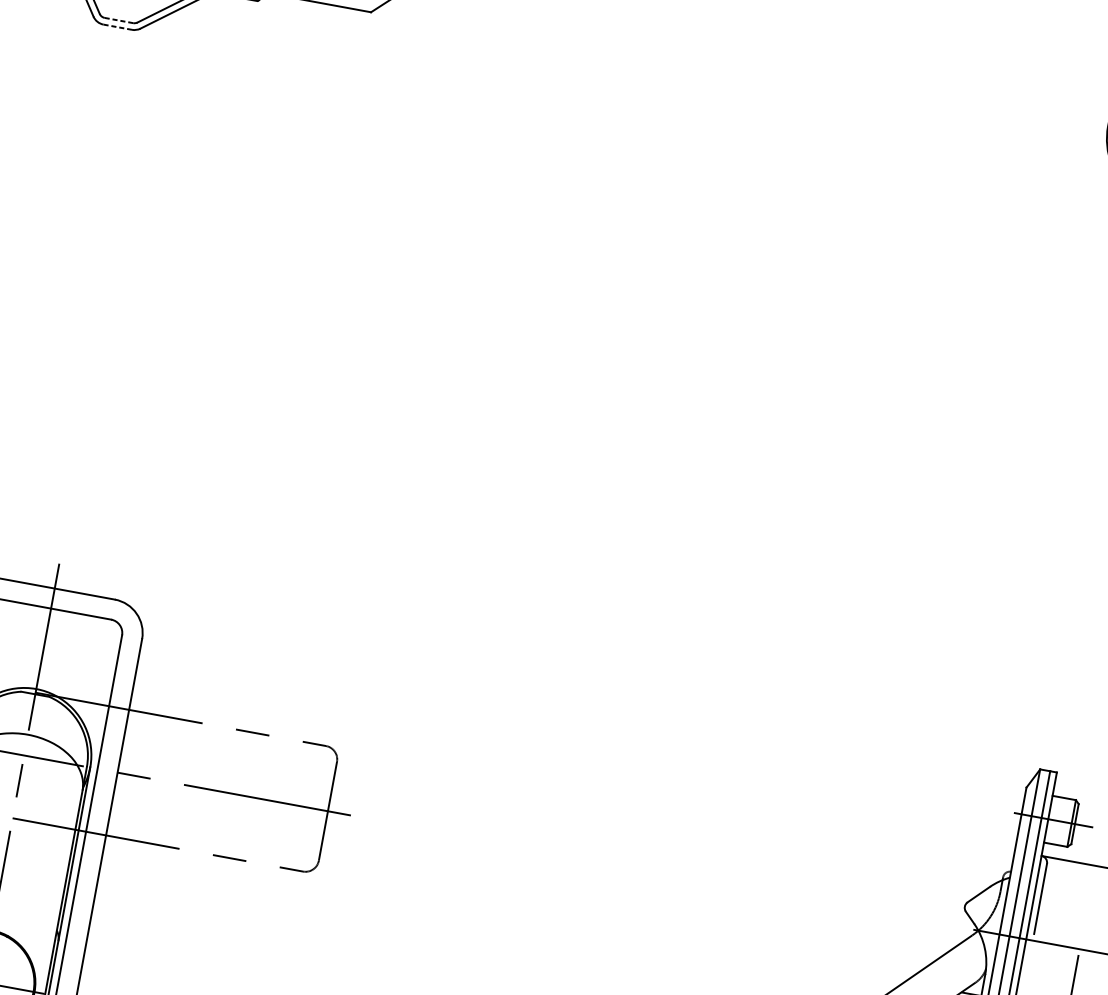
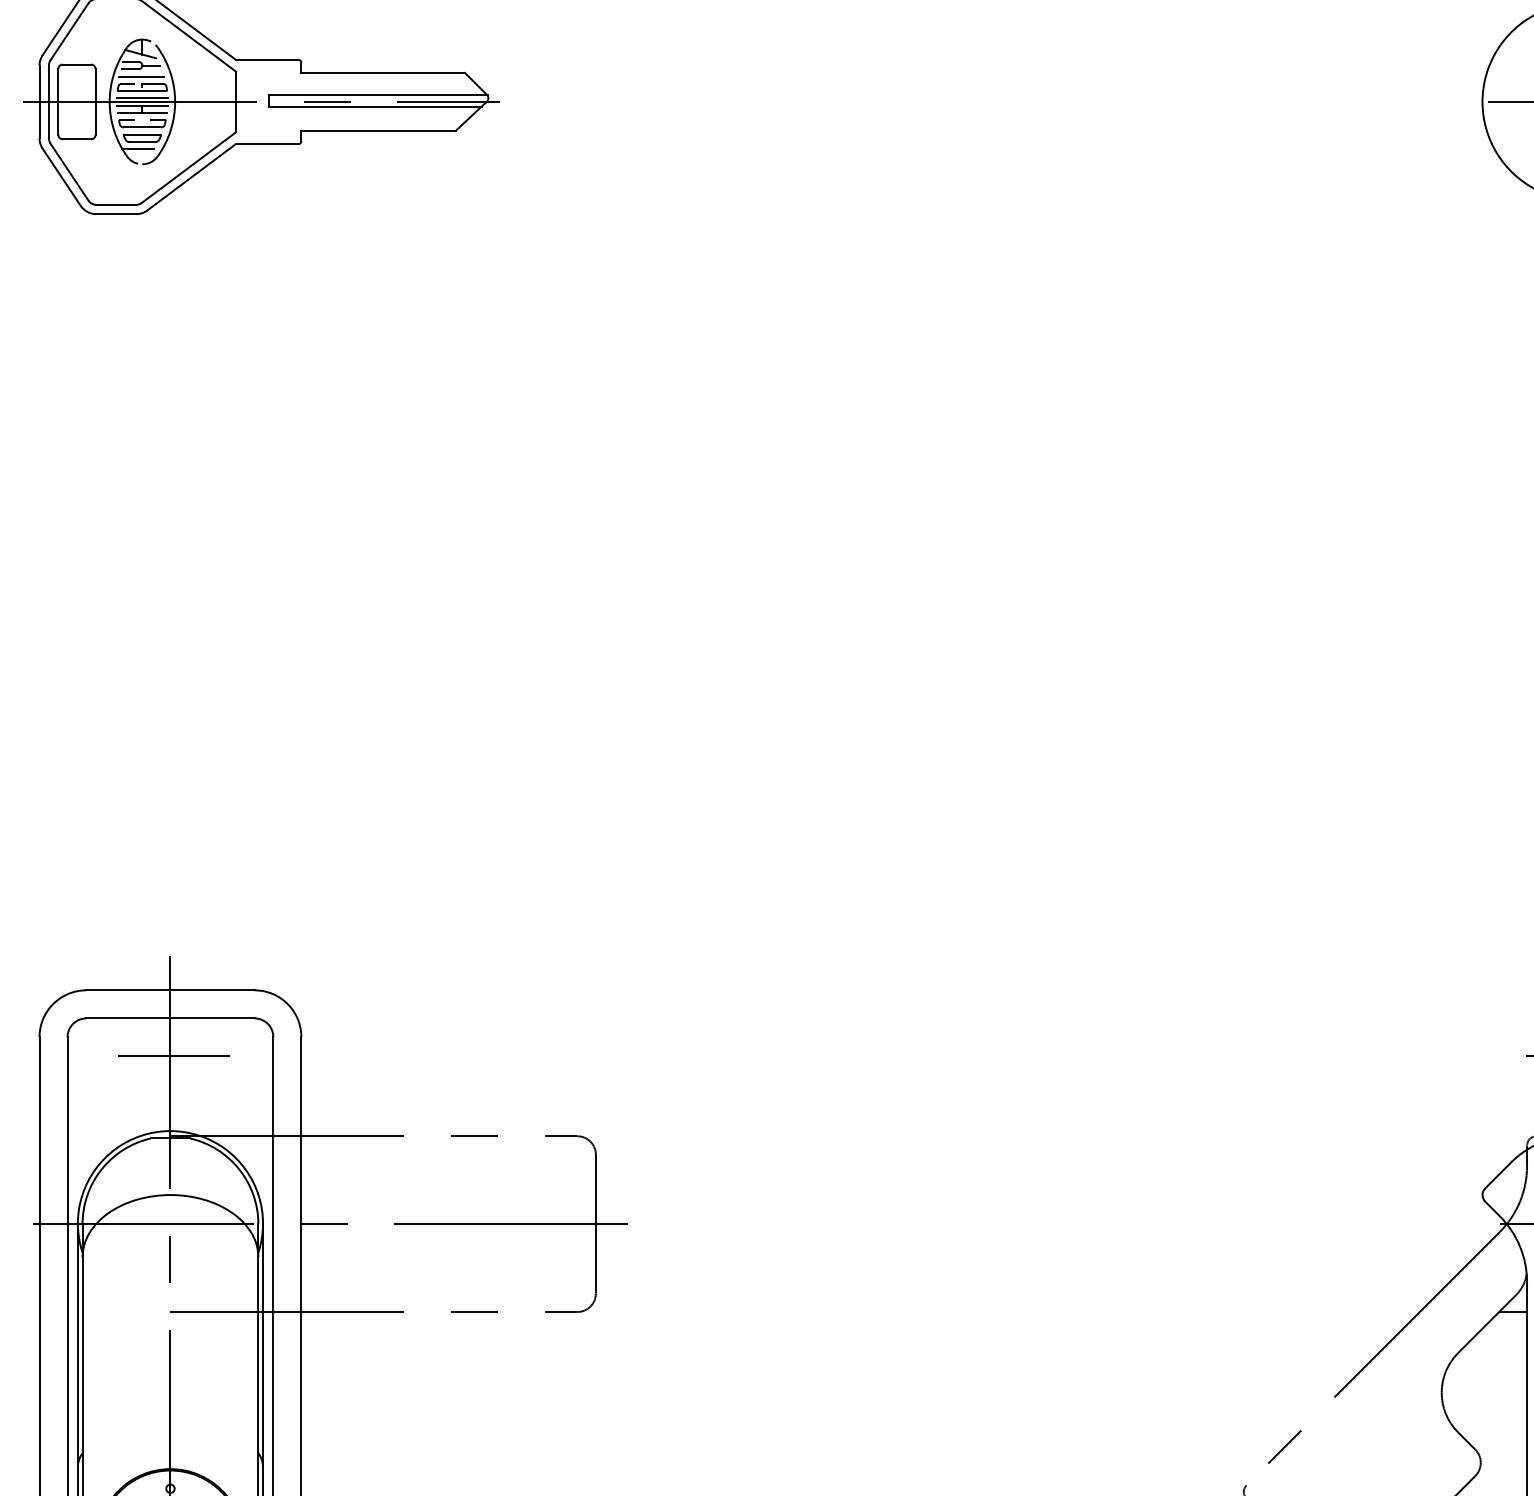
line: (119, 20) -> (116, 204), dashed -> solid
line: (117, 27) -> (116, 214), dashed -> solid
line: (48, 635) -> (173, 1055), added

